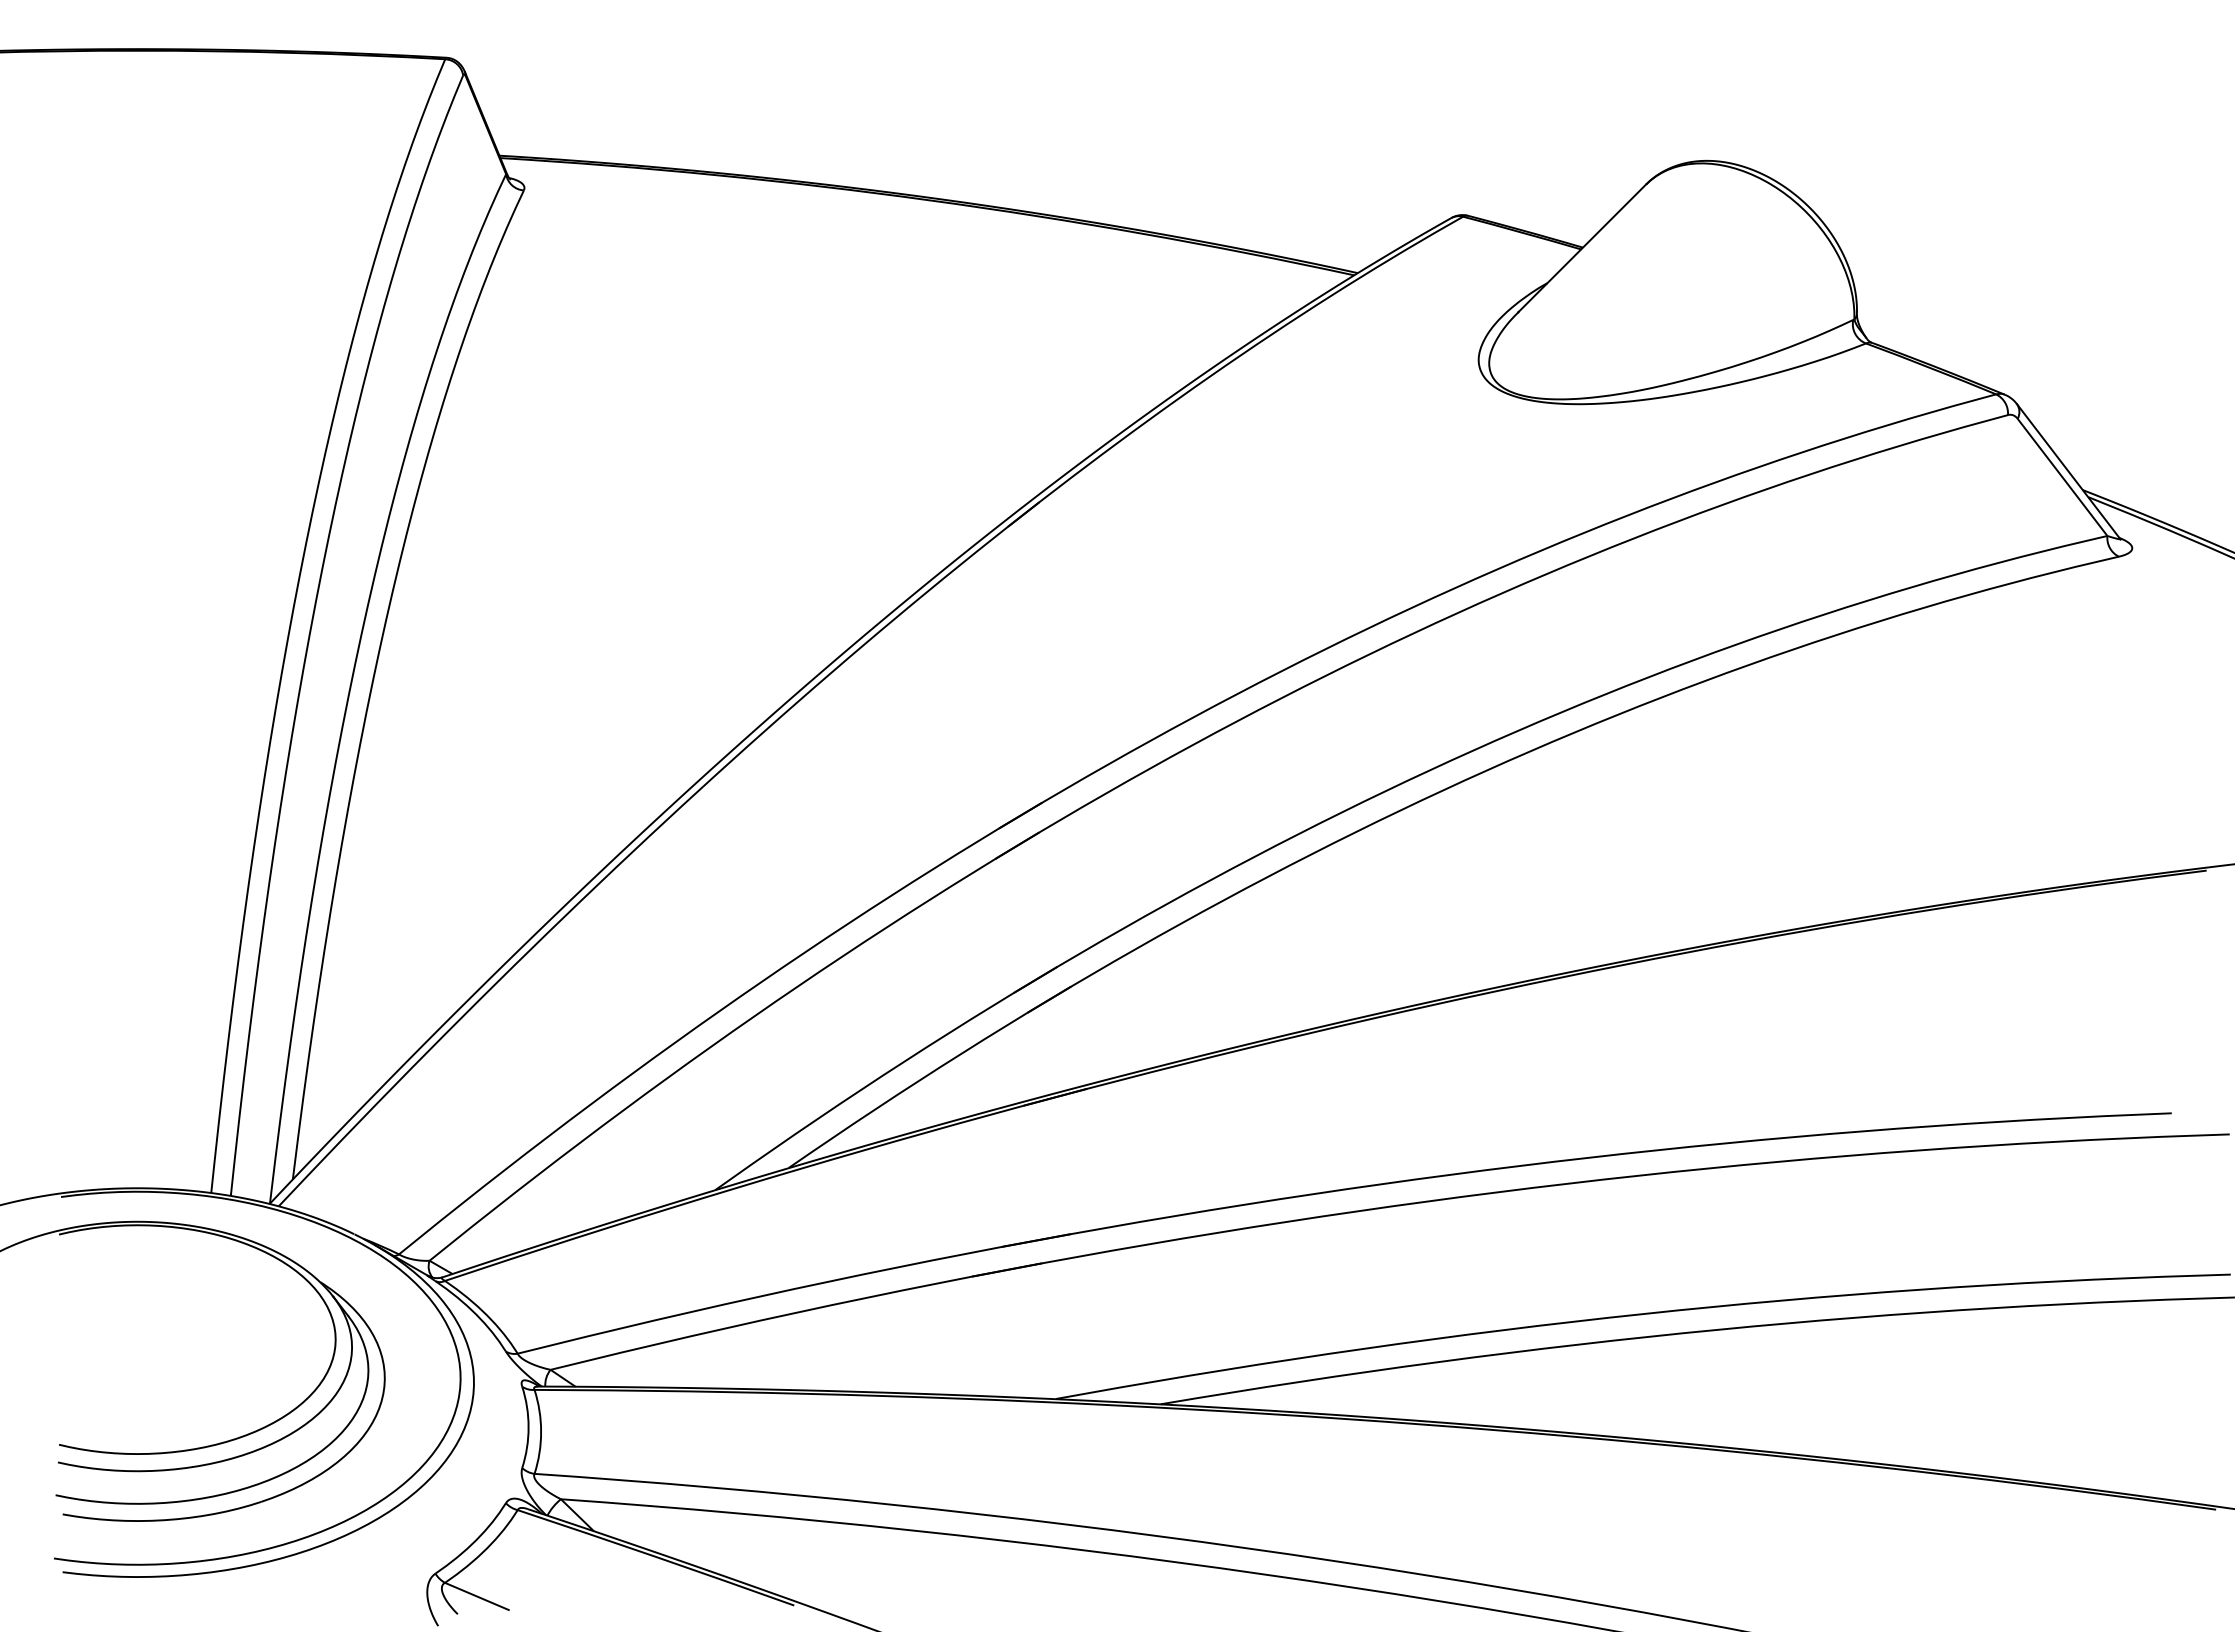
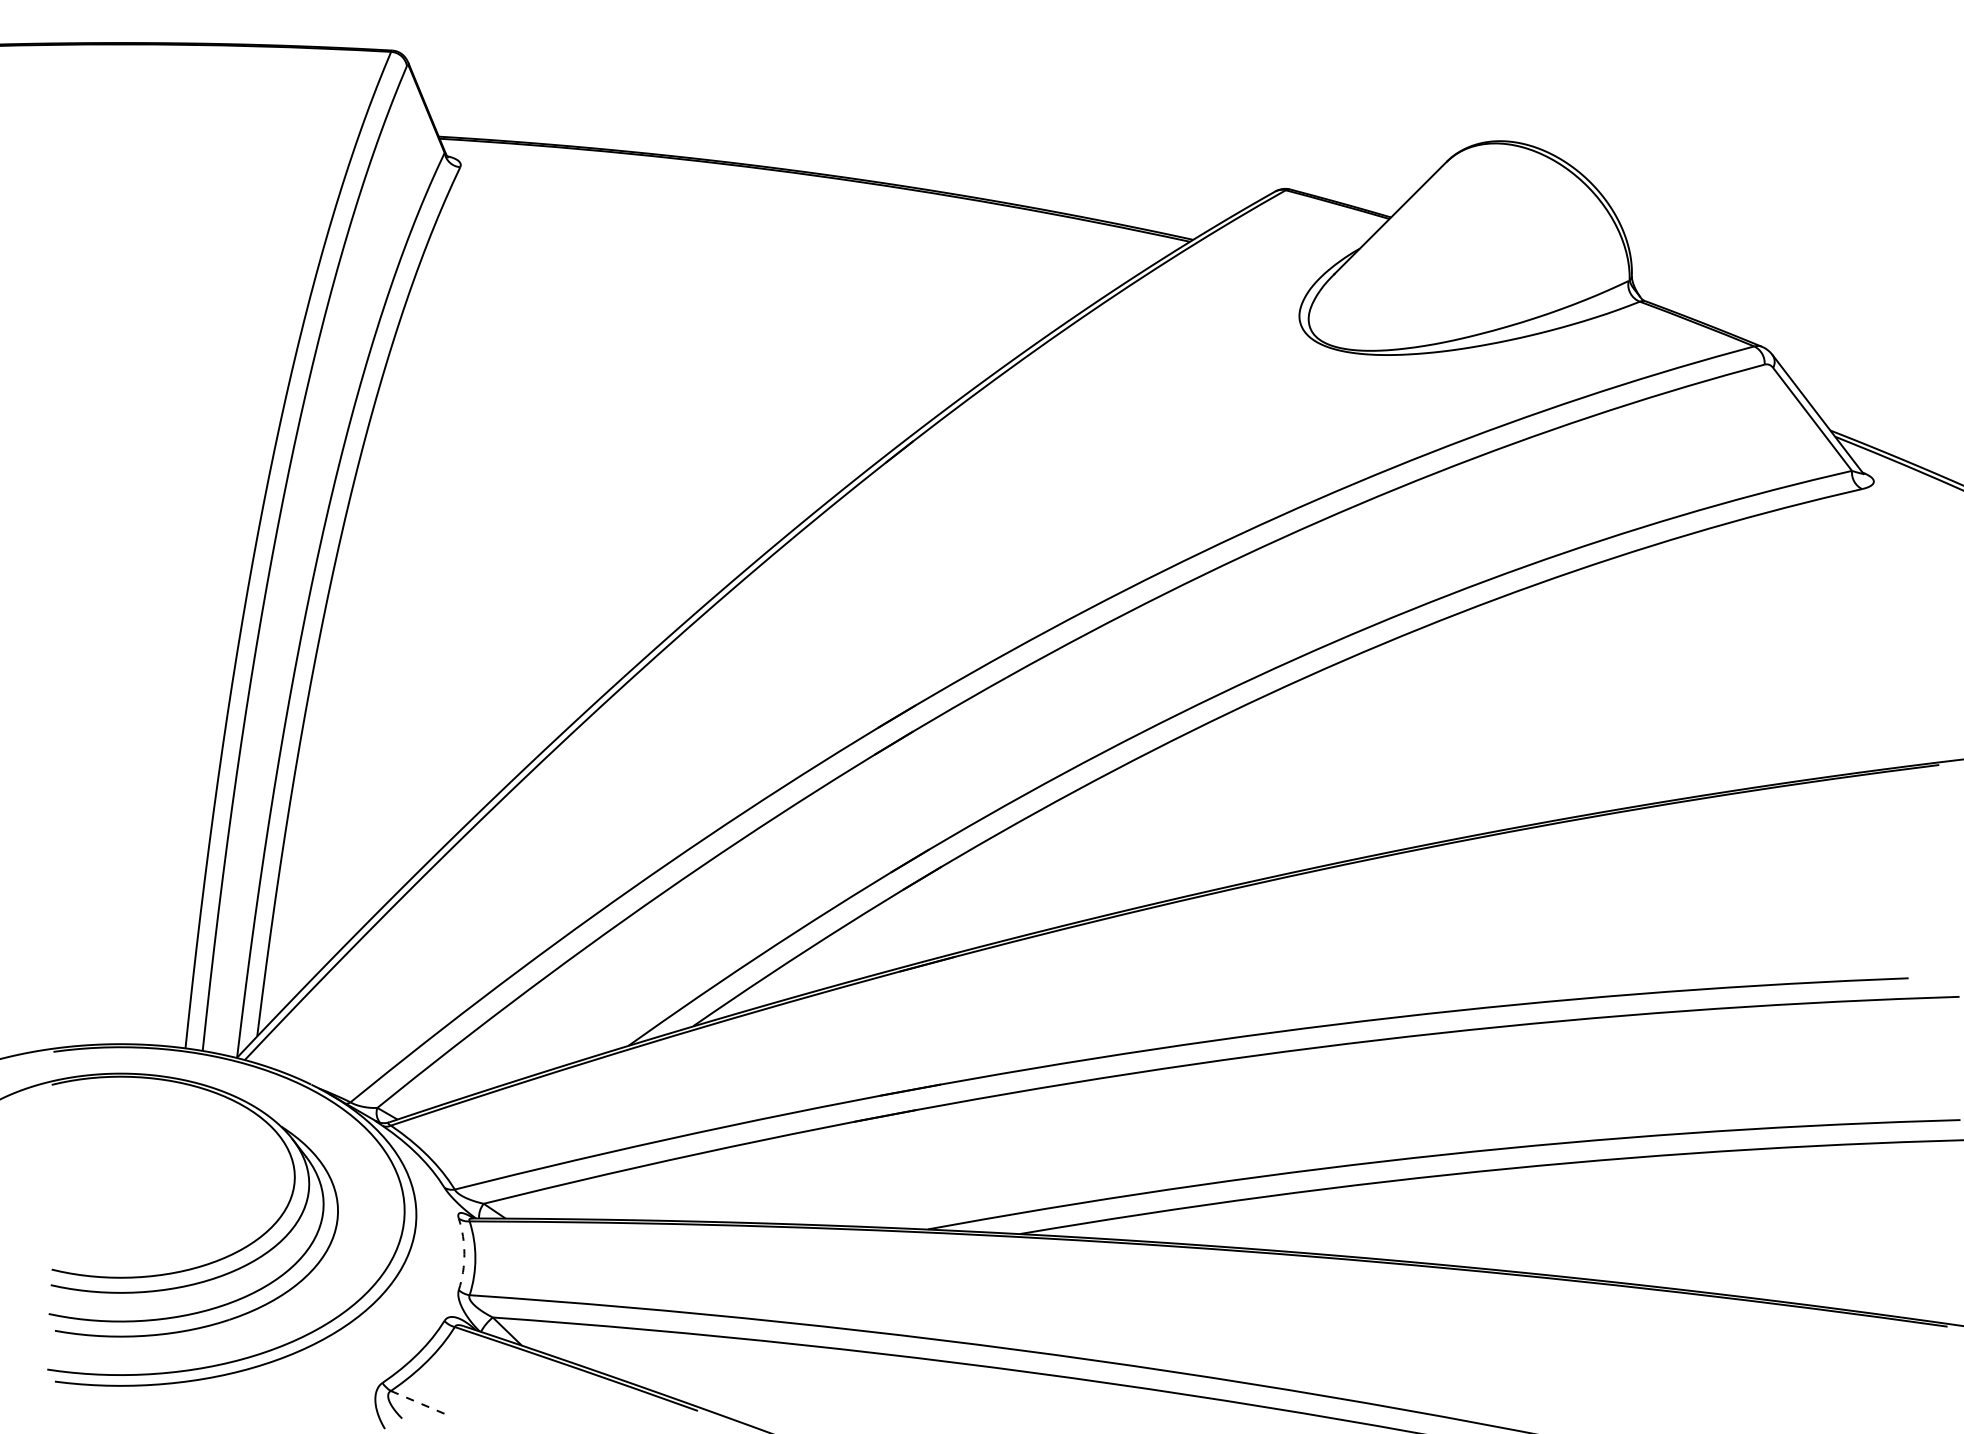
arc: (528, 1427) -> (464, 1254), solid -> dashed
line: (477, 1596) -> (419, 1402), solid -> dashed

